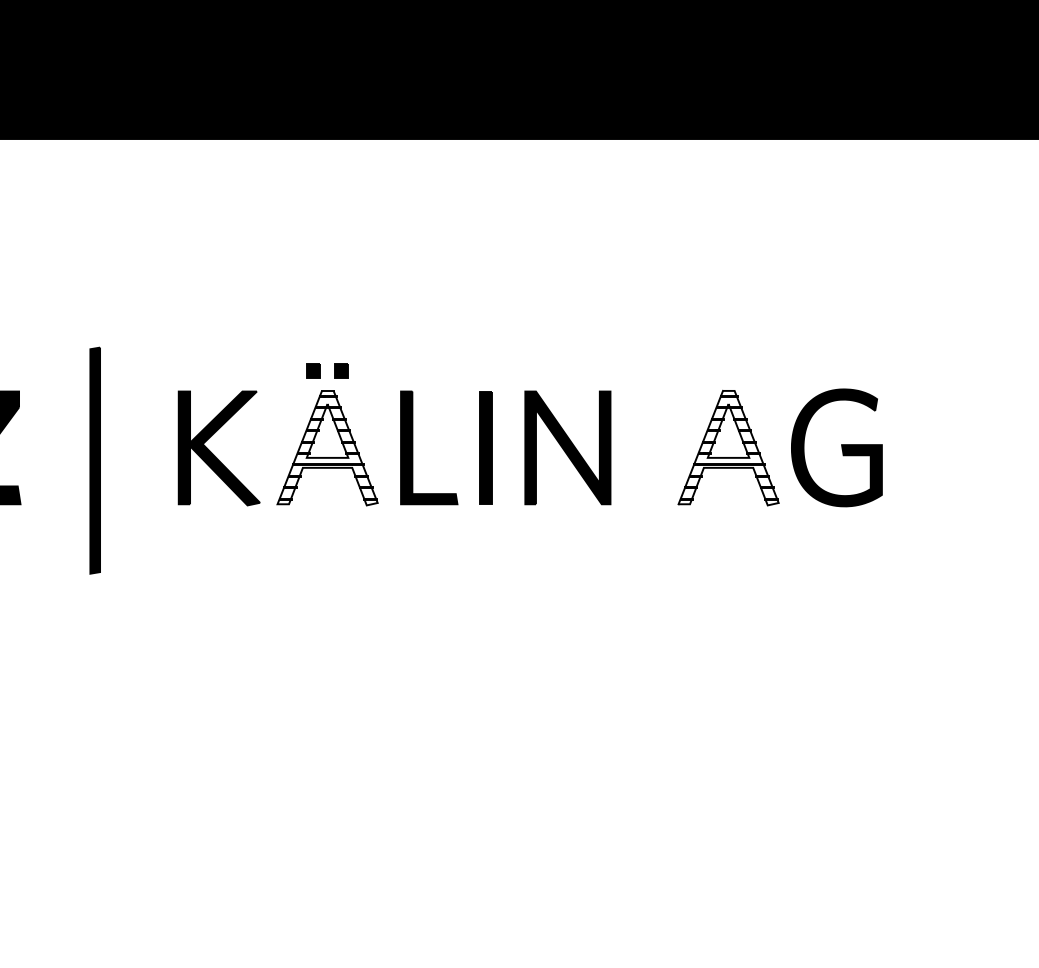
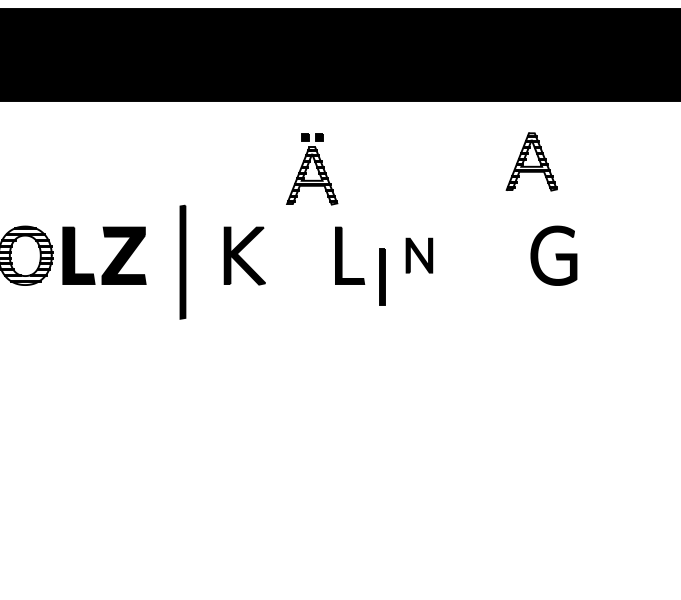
part: (328, 435) -> (312, 169), moved
part: (486, 447) -> (382, 276), moved
part: (568, 447) -> (419, 255), size x0.6
part: (728, 447) -> (531, 161), moved

